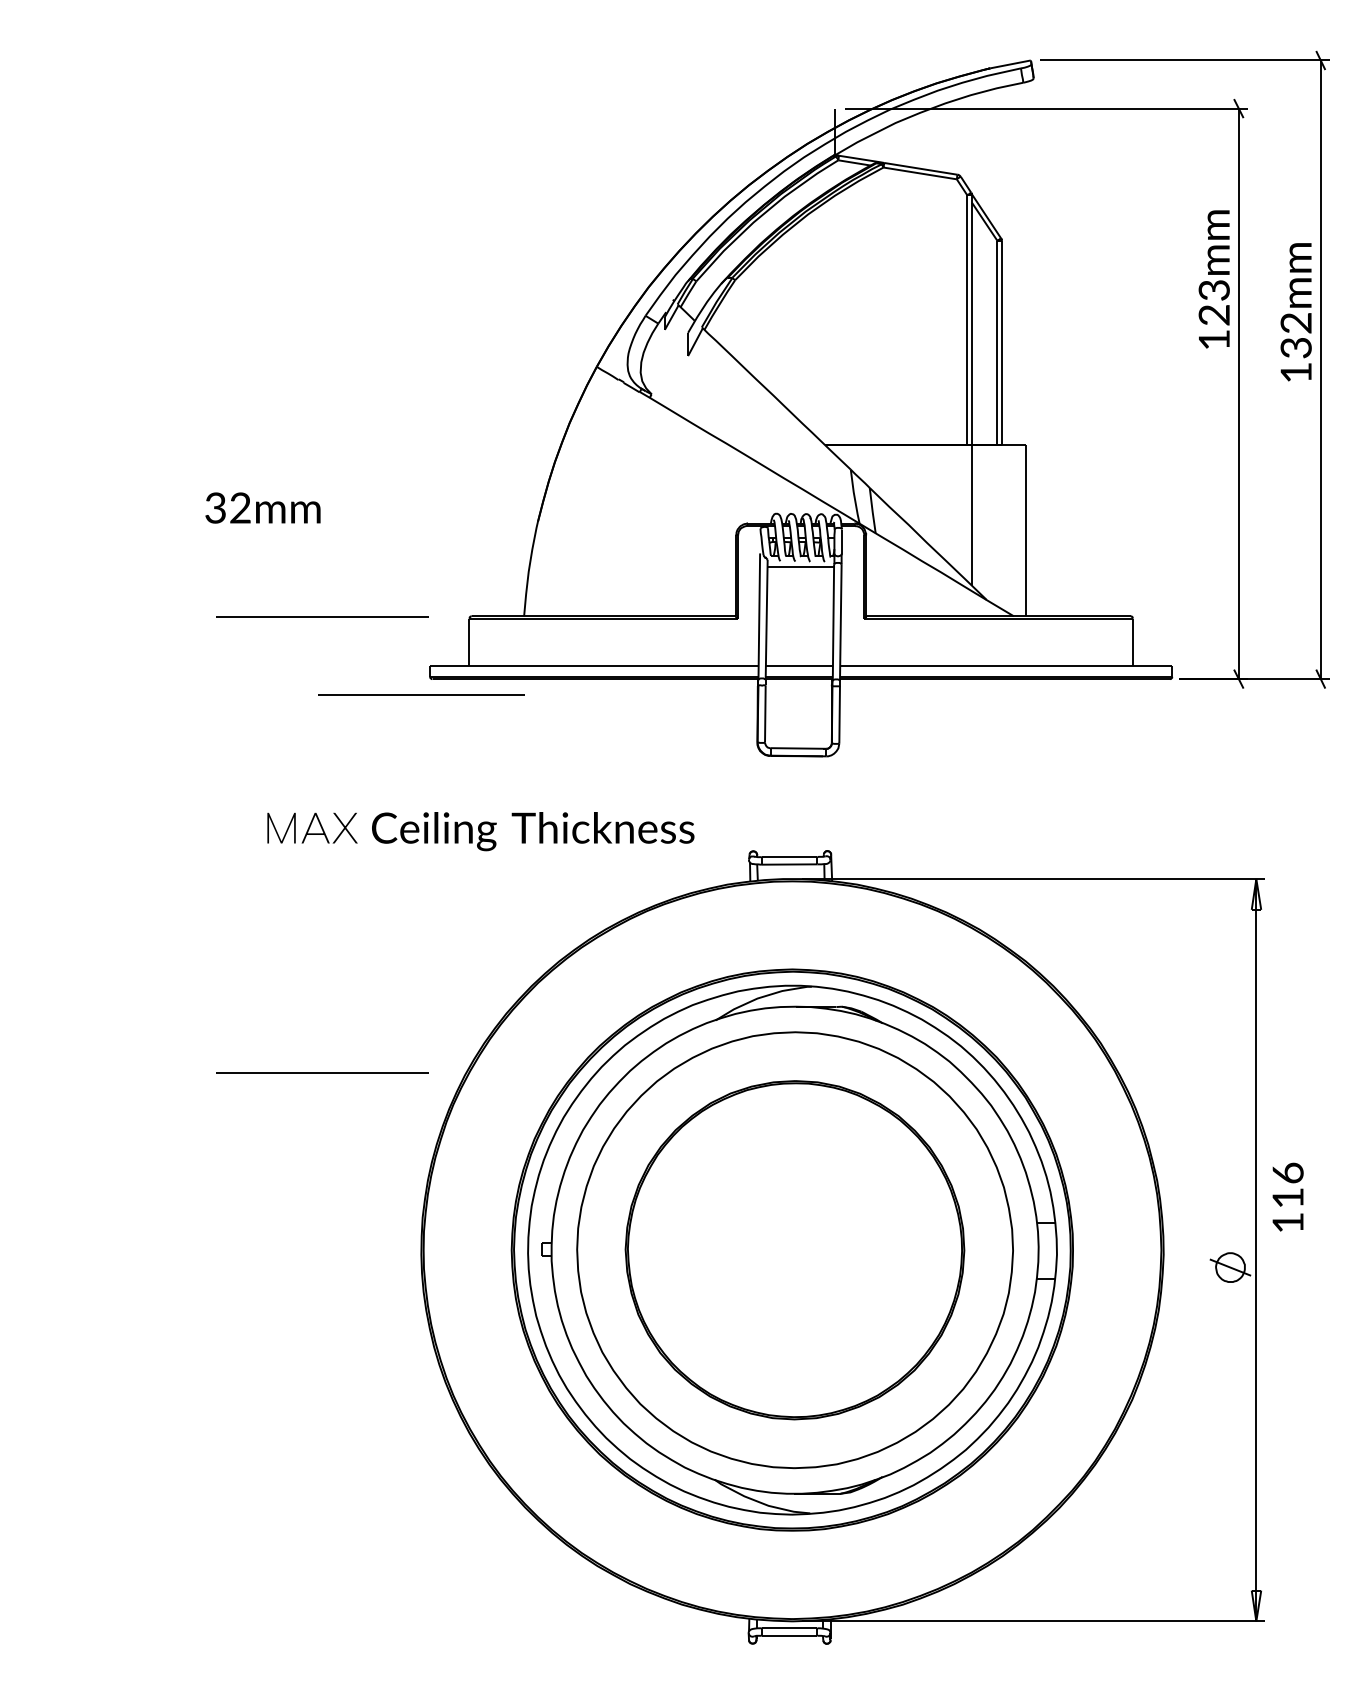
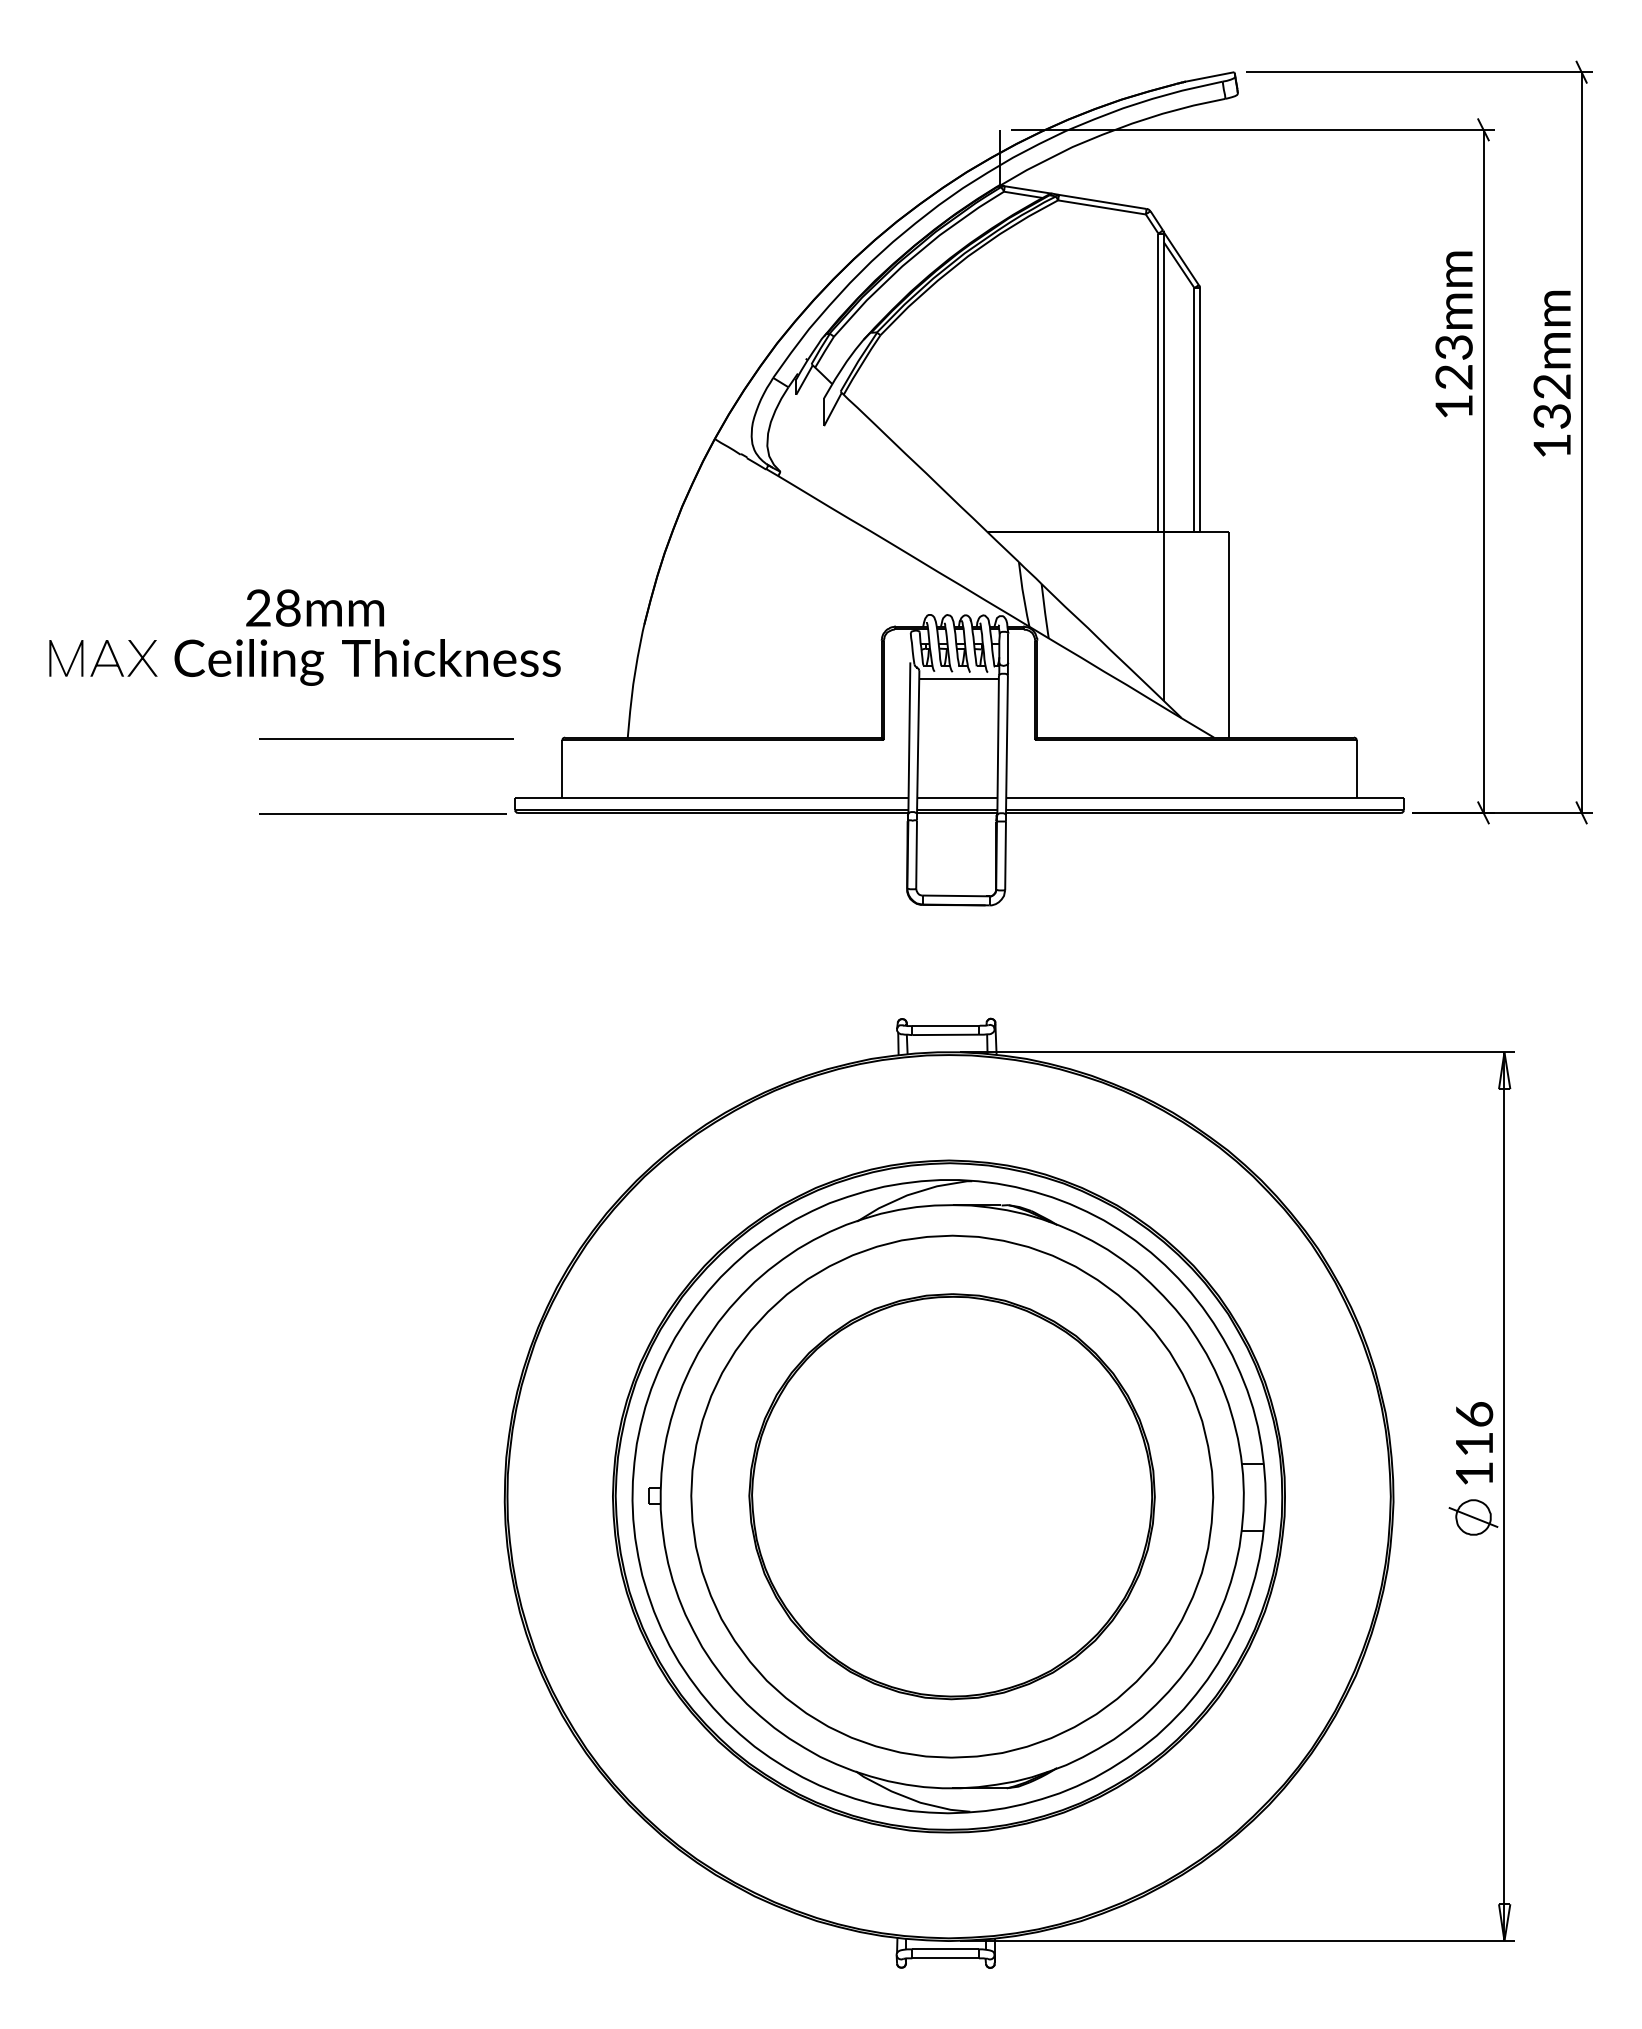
text: (228, 508) -> (273, 608), 32mm -> 28mm
line: (421, 693) -> (382, 813), moved
text: (480, 831) -> (304, 662), moved
line: (322, 1073) -> (386, 1284), removed
text: (1288, 1197) -> (1474, 1443), moved

